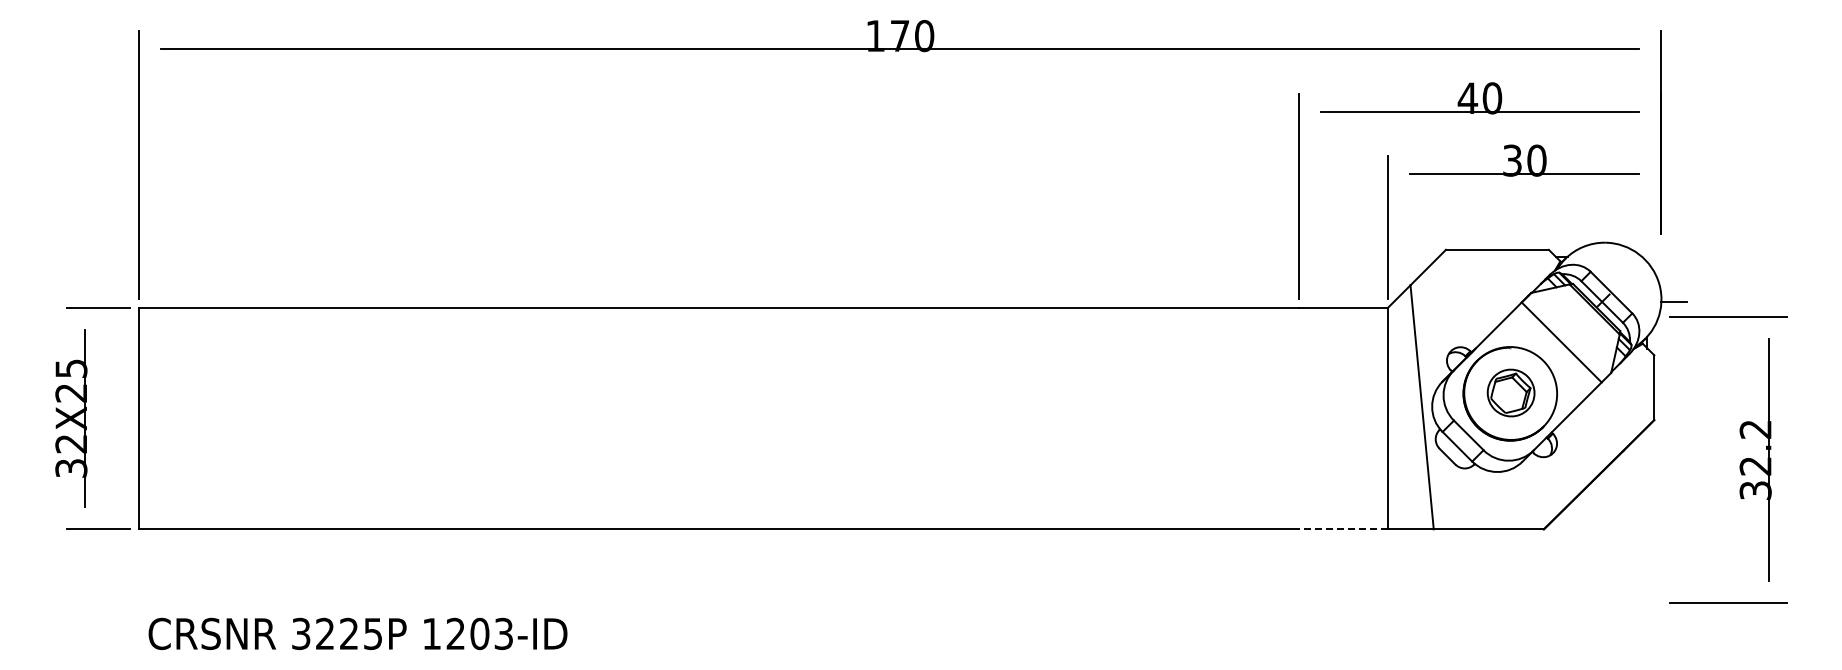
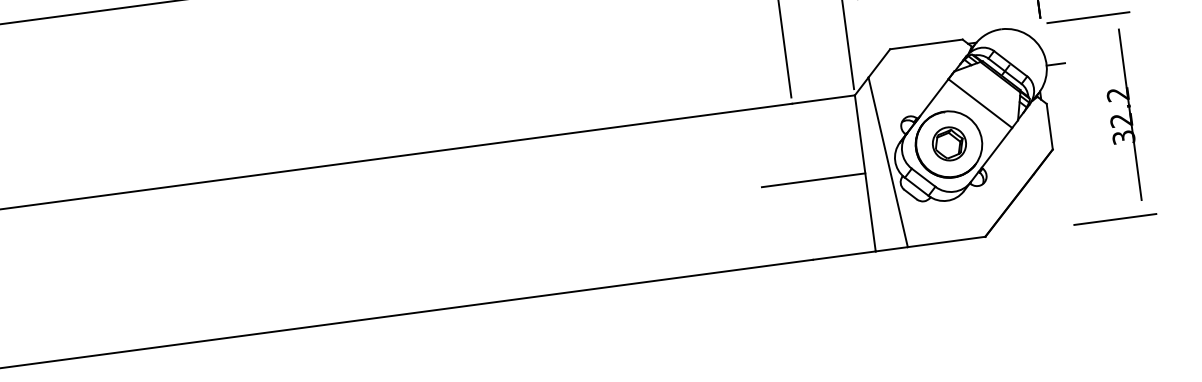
line: (1314, 418) -> (813, 180), added
part: (1740, 462) -> (1110, 119), moved
line: (1343, 529) -> (844, 255), dashed -> solid

